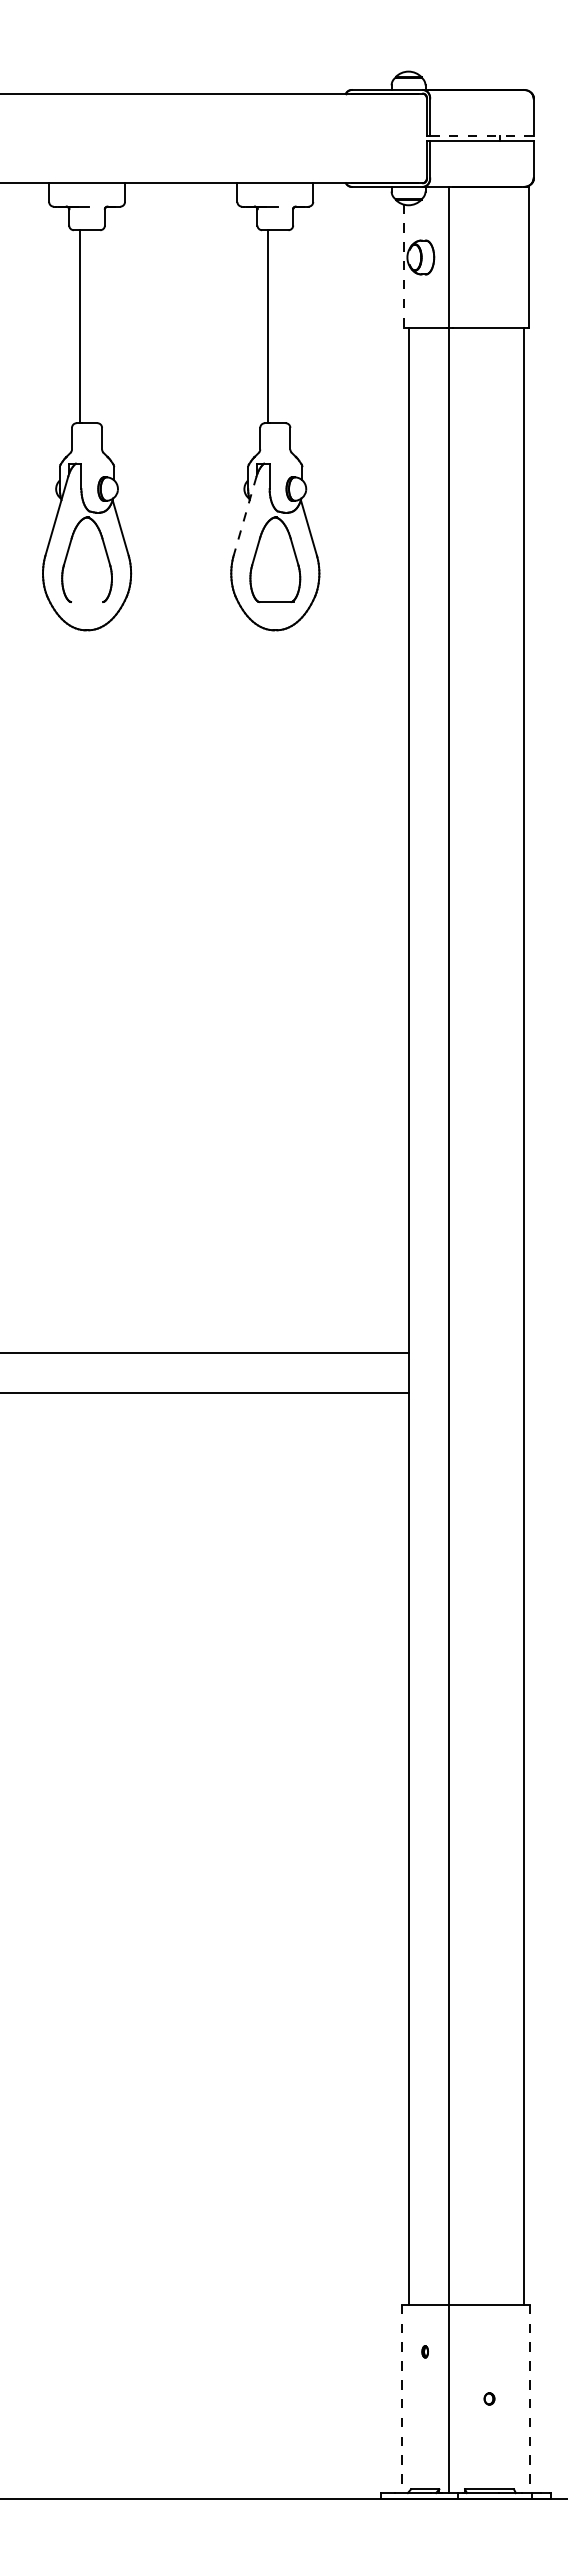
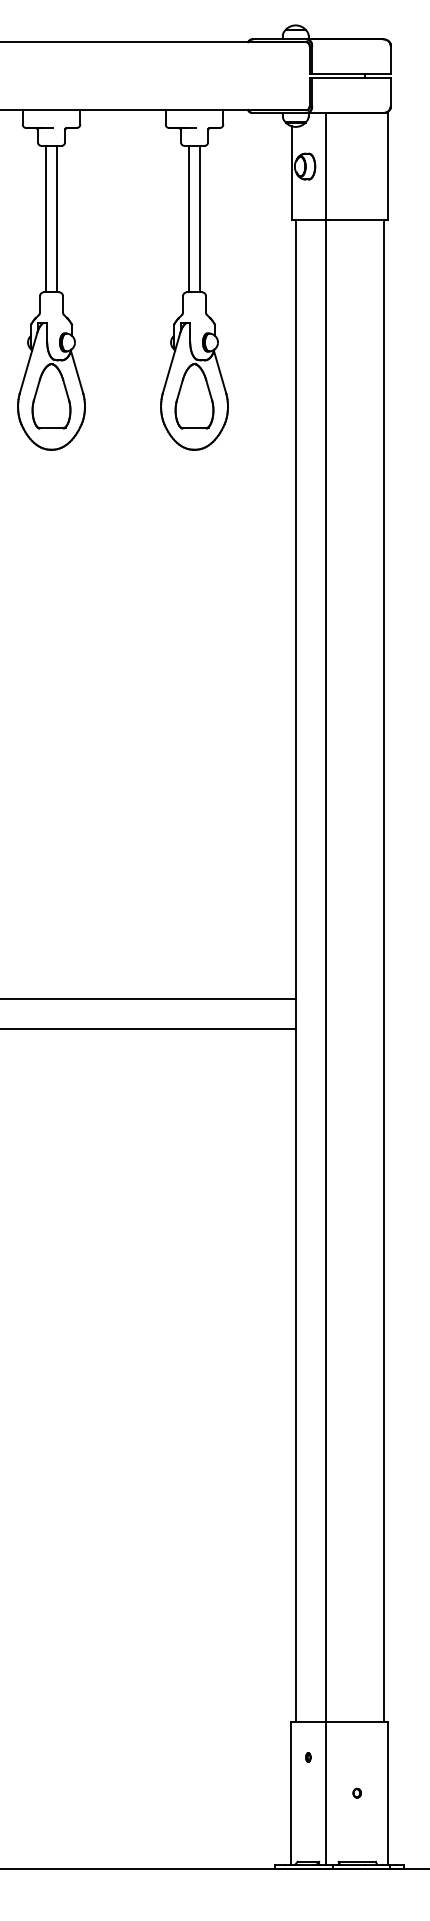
line: (481, 136) -> (351, 74), dashed -> solid
line: (403, 266) -> (291, 173), dashed -> solid
line: (94, 326) -> (57, 219), added
line: (282, 326) -> (199, 219), added
line: (245, 516) -> (171, 363), dashed -> solid
line: (88, 602) -> (52, 428), added
line: (401, 2399) -> (290, 1793), dashed -> solid
line: (530, 2399) -> (388, 1793), dashed -> solid

